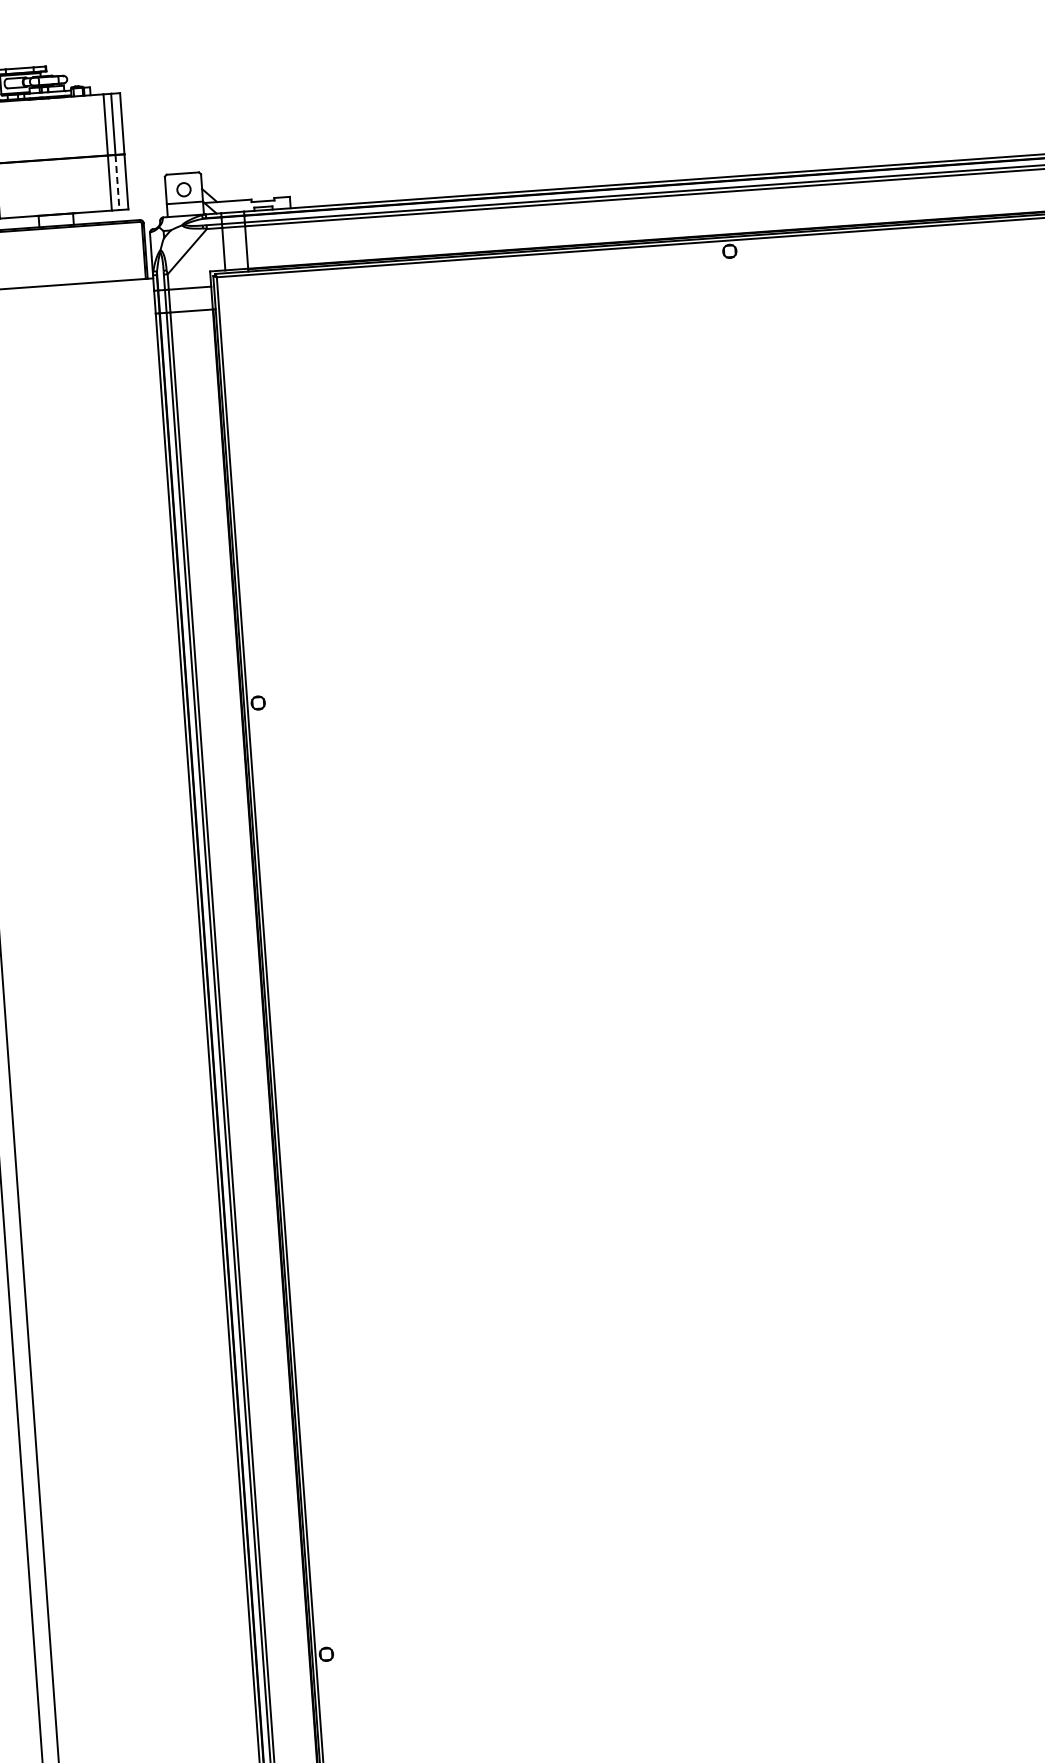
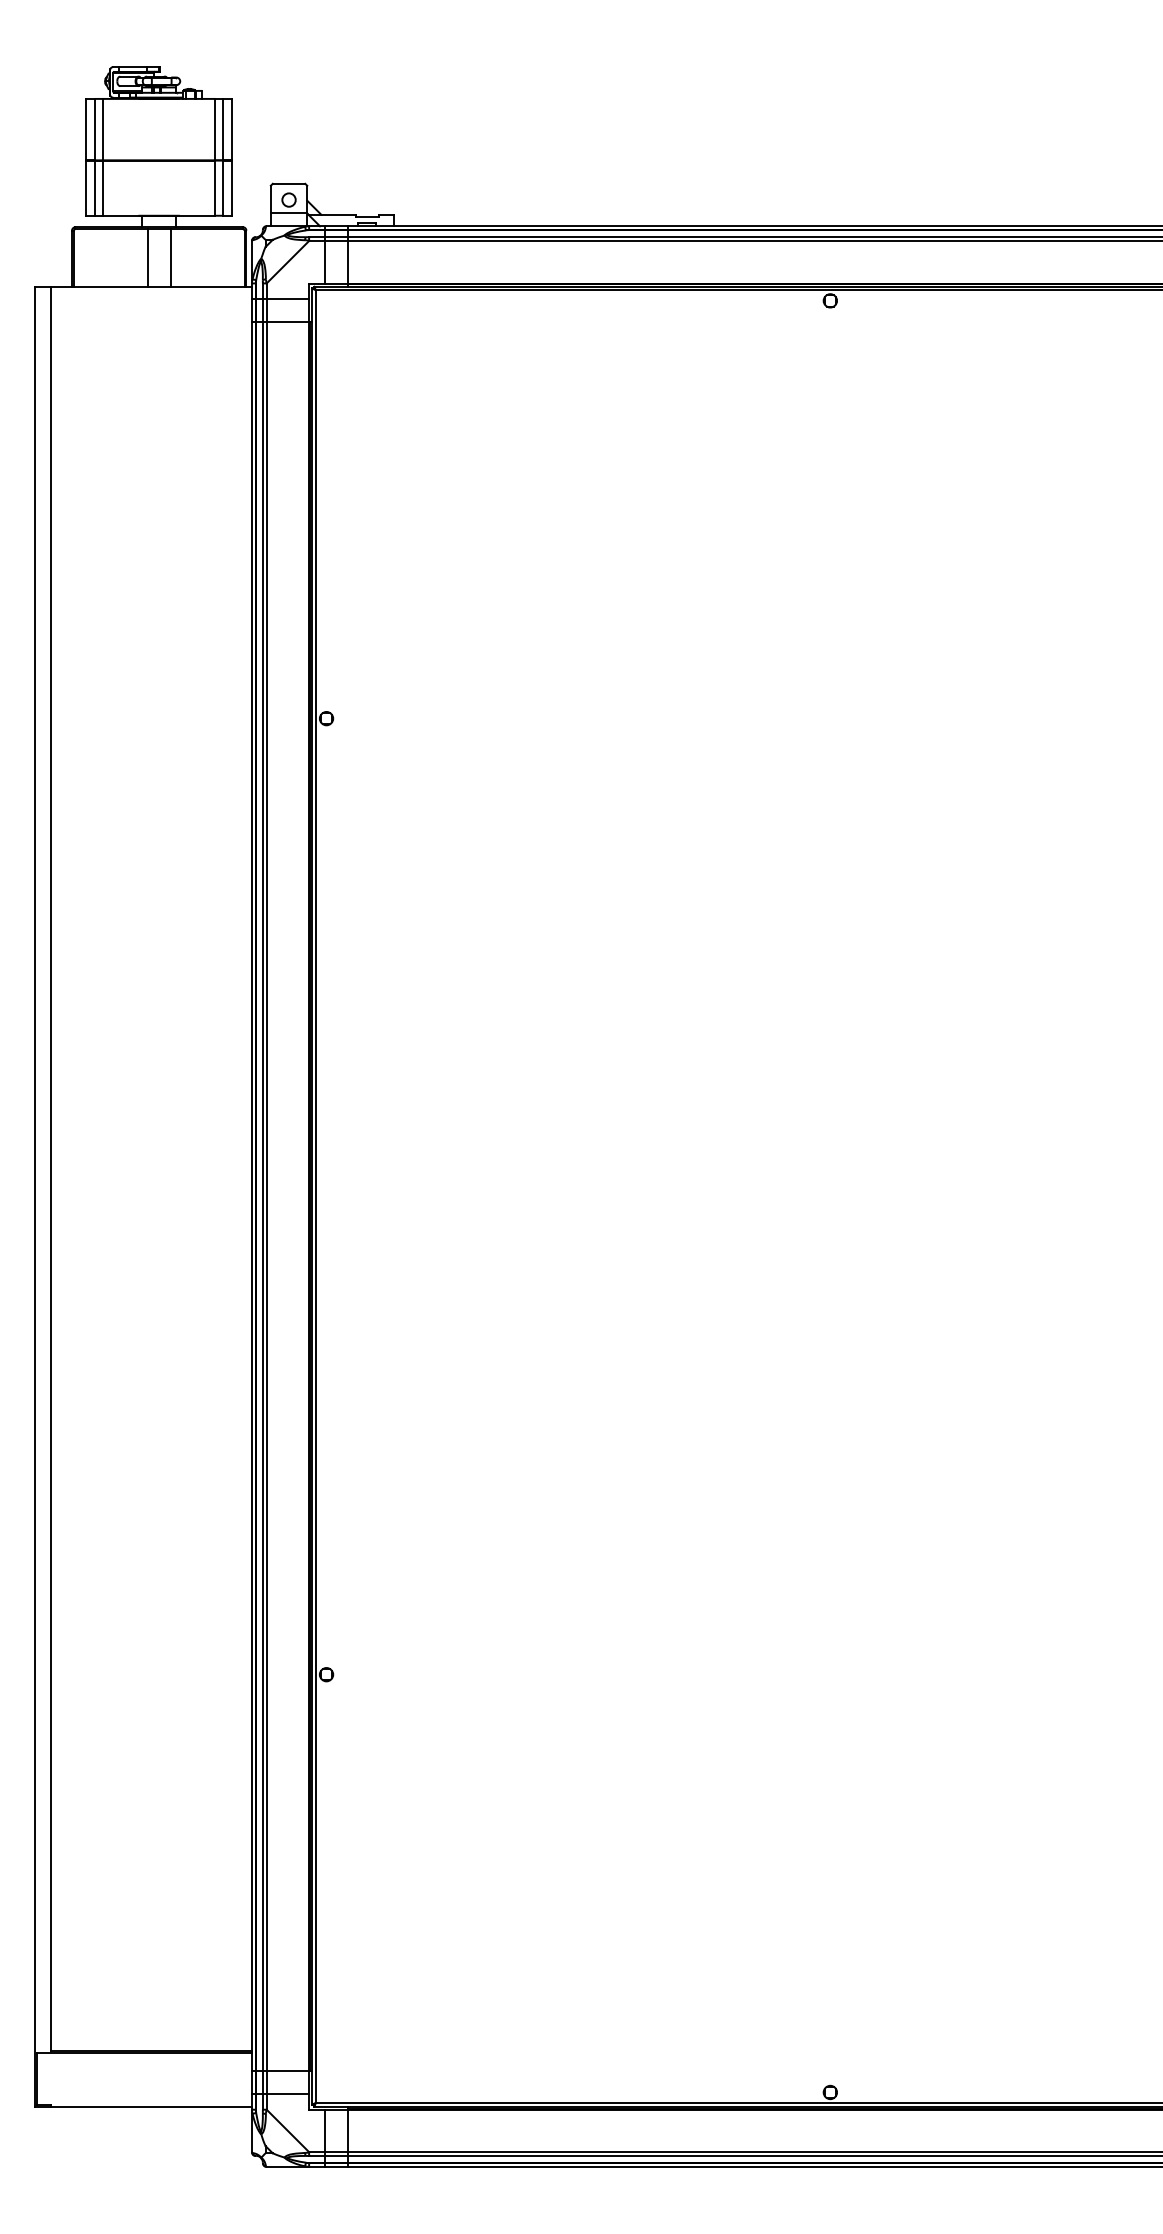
line: (117, 182) -> (223, 188), dashed -> solid
line: (70, 255) -> (170, 257), added
line: (47, 256) -> (147, 257), added

